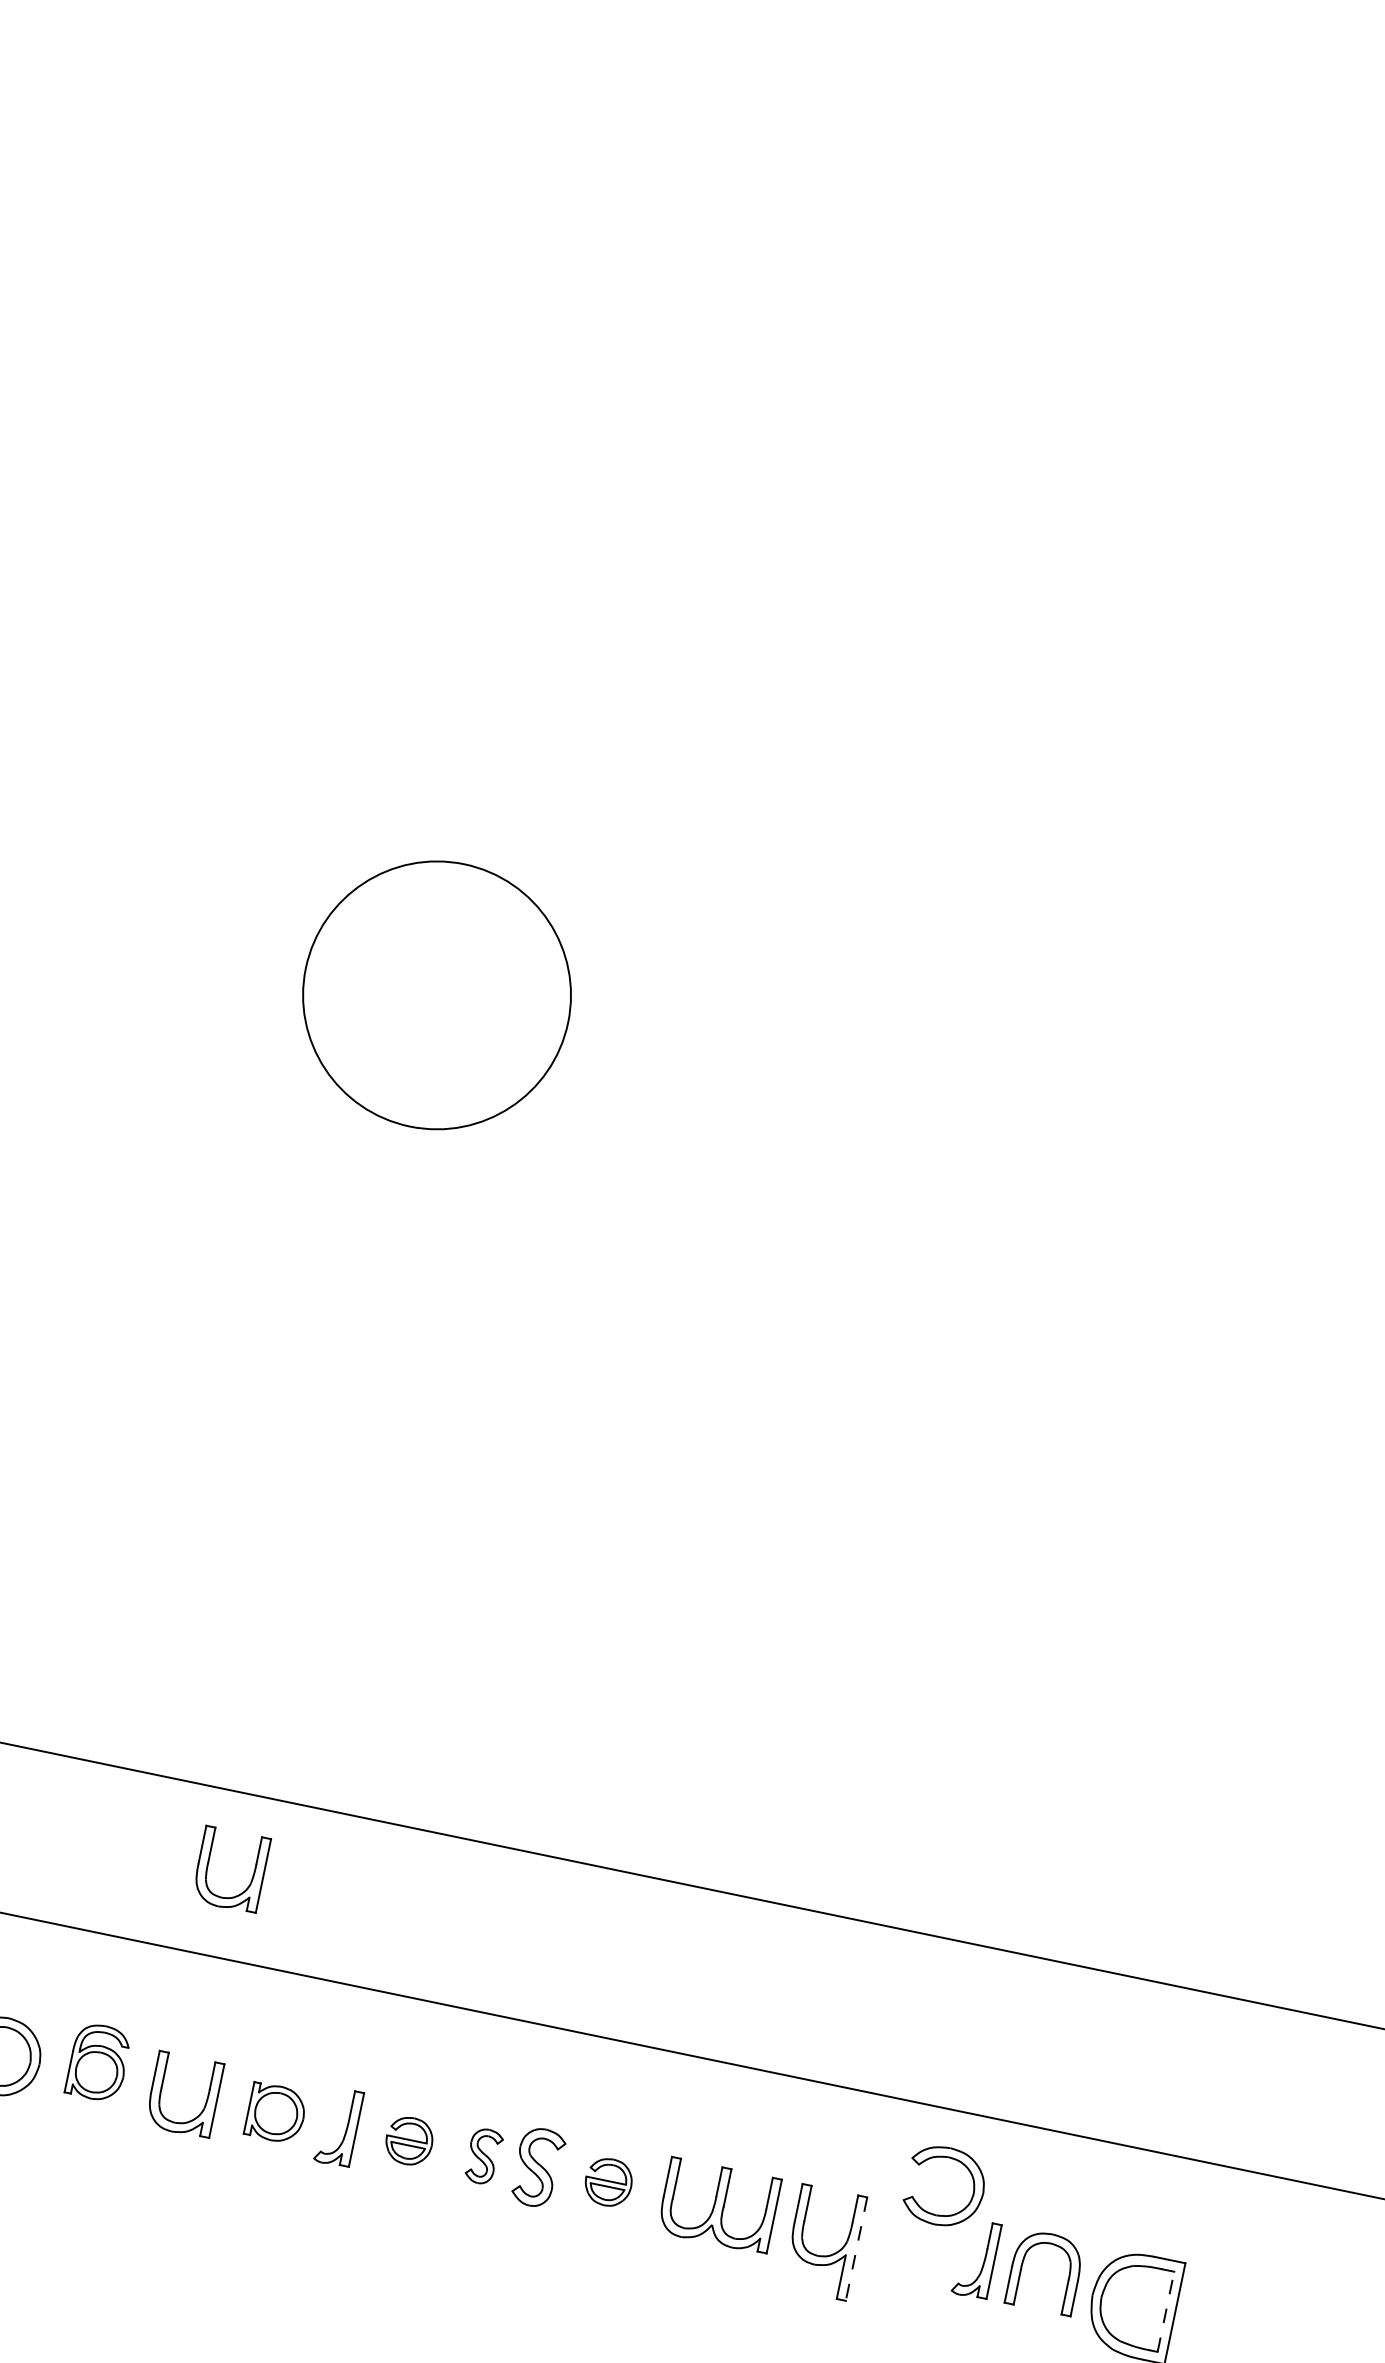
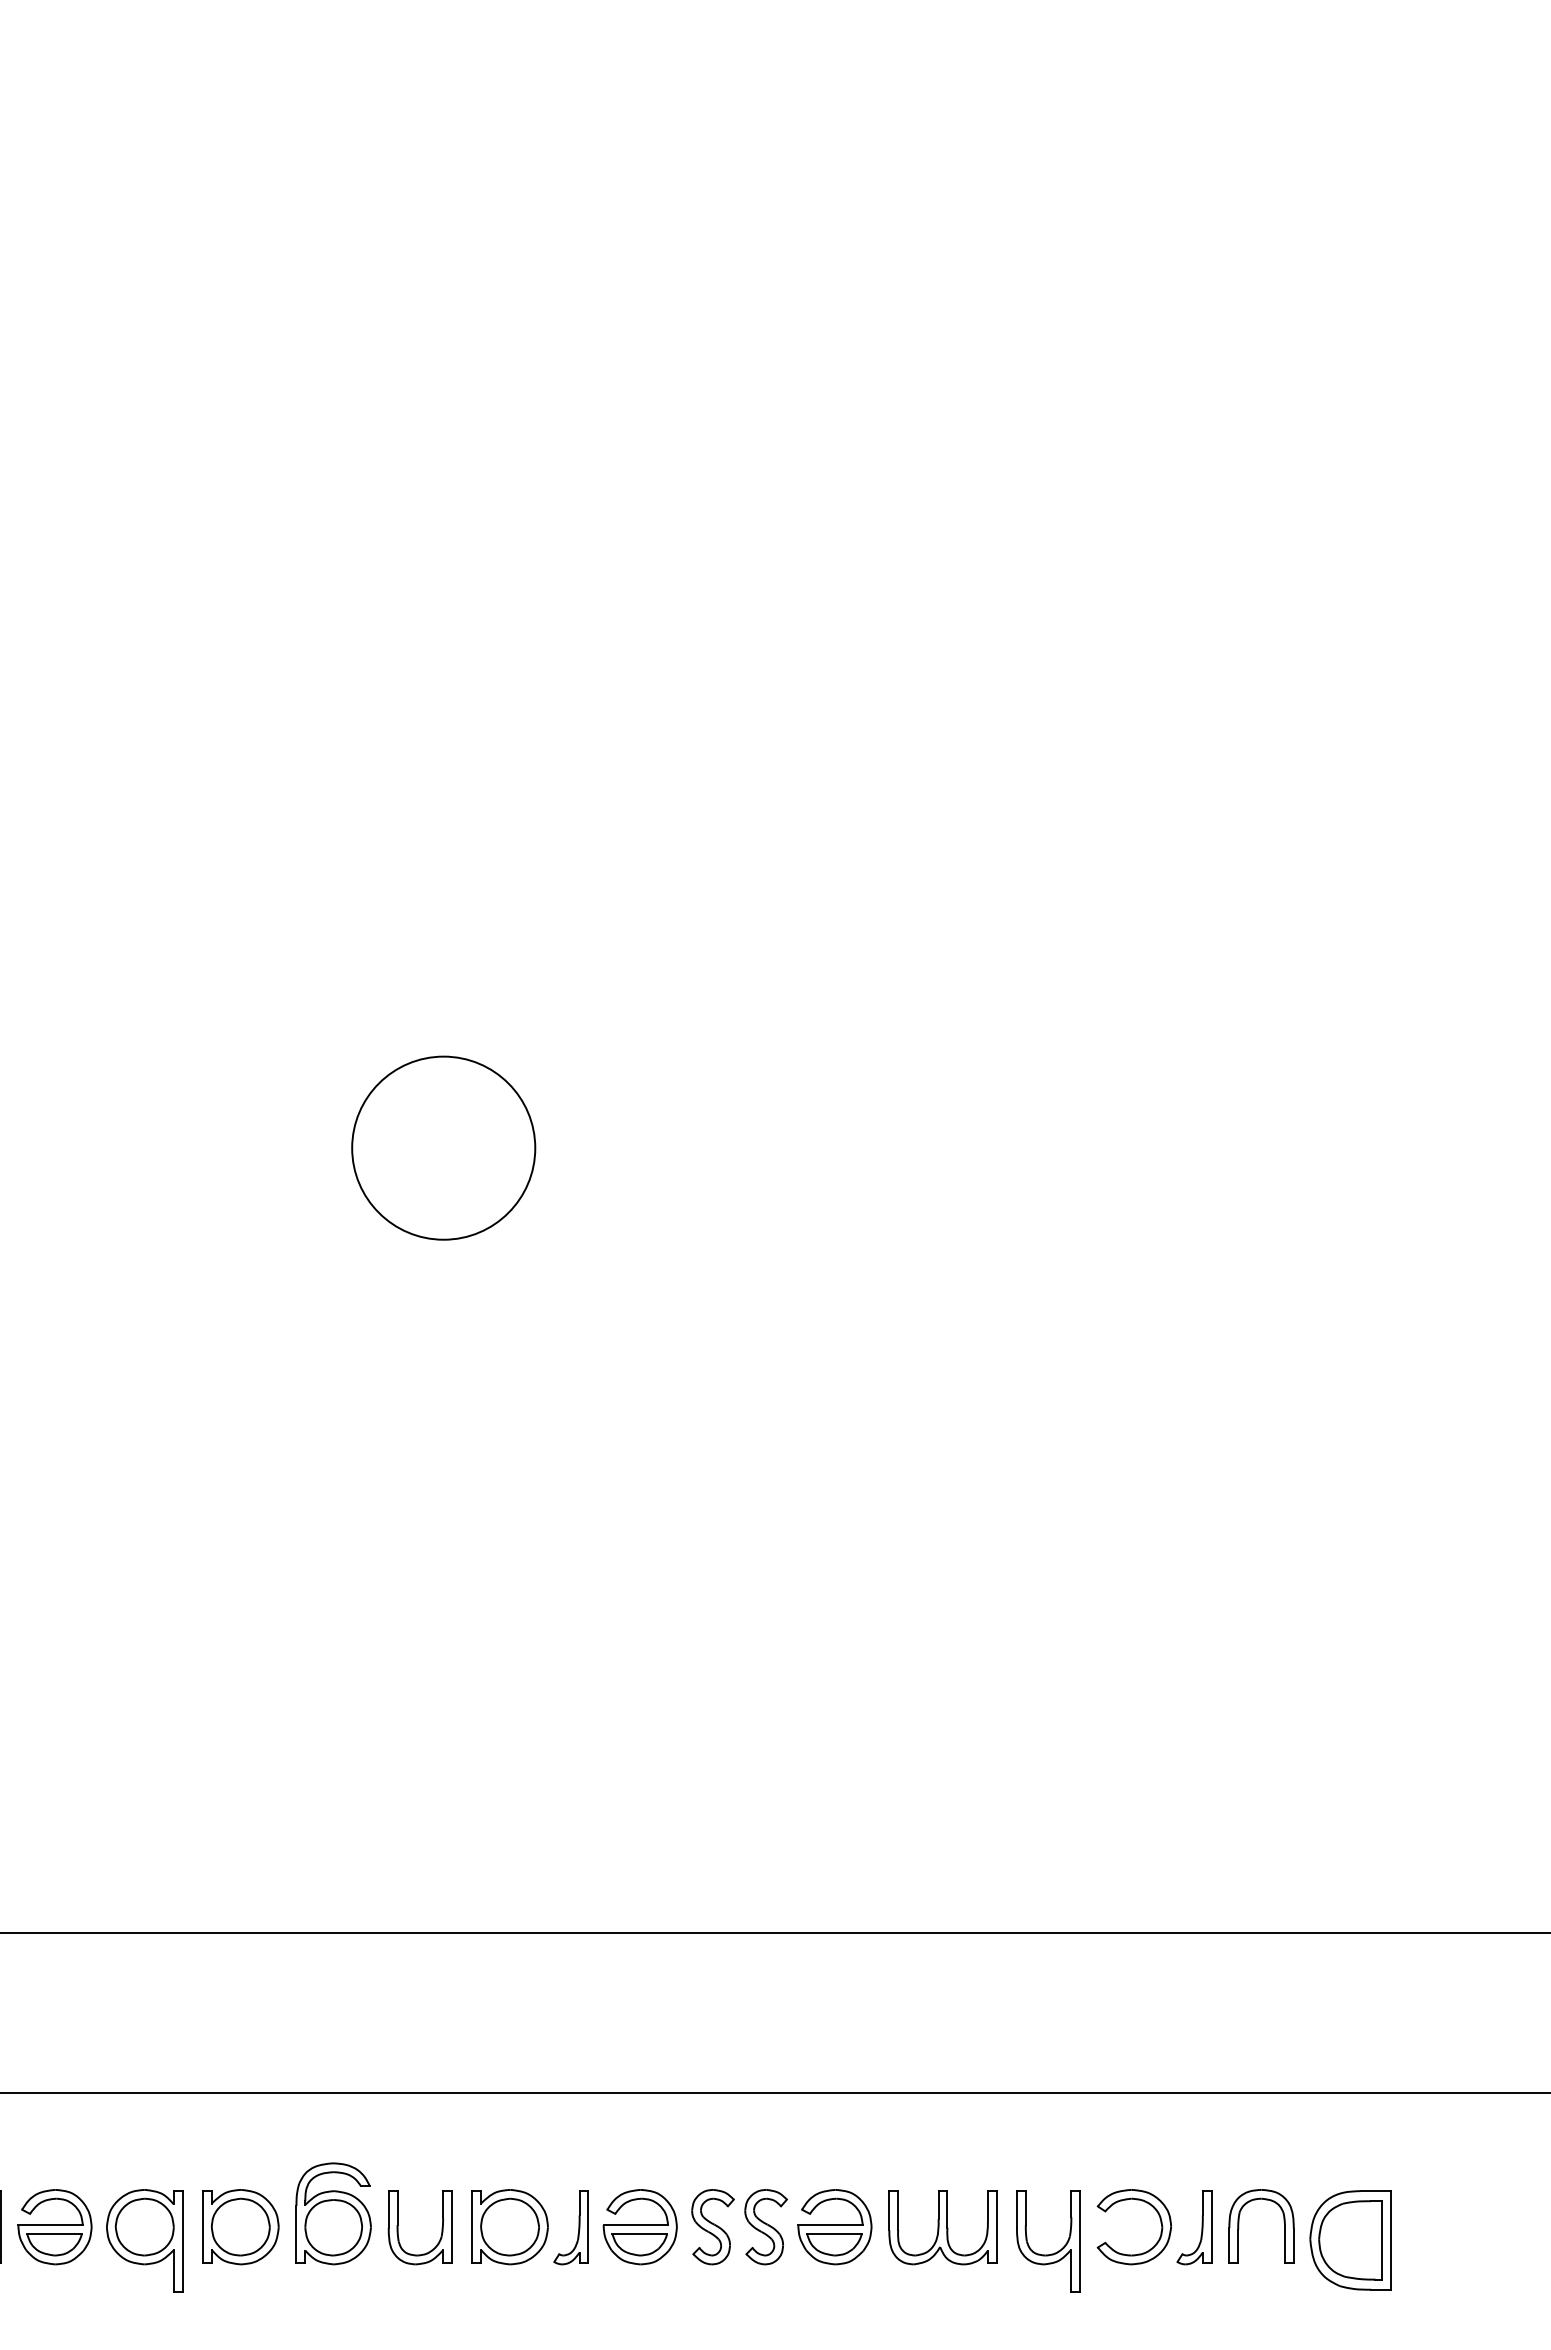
circle: (436, 994) -> (443, 1147), size x0.71
part: (208, 1865) -> (398, 2007), removed
part: (98, 2062) -> (333, 2213), size x1.43
part: (275, 2113) -> (509, 2227), size x1.43
part: (408, 2141) -> (639, 2227), size x1.67
part: (483, 2156) -> (712, 2227), size x1.43
part: (608, 2182) -> (834, 2227), size x1.67
part: (958, 2211) -> (1151, 2247), moved
line: (856, 2248) -> (1080, 2241), dashed -> solid
line: (1166, 2310) -> (1382, 2239), dashed -> solid

